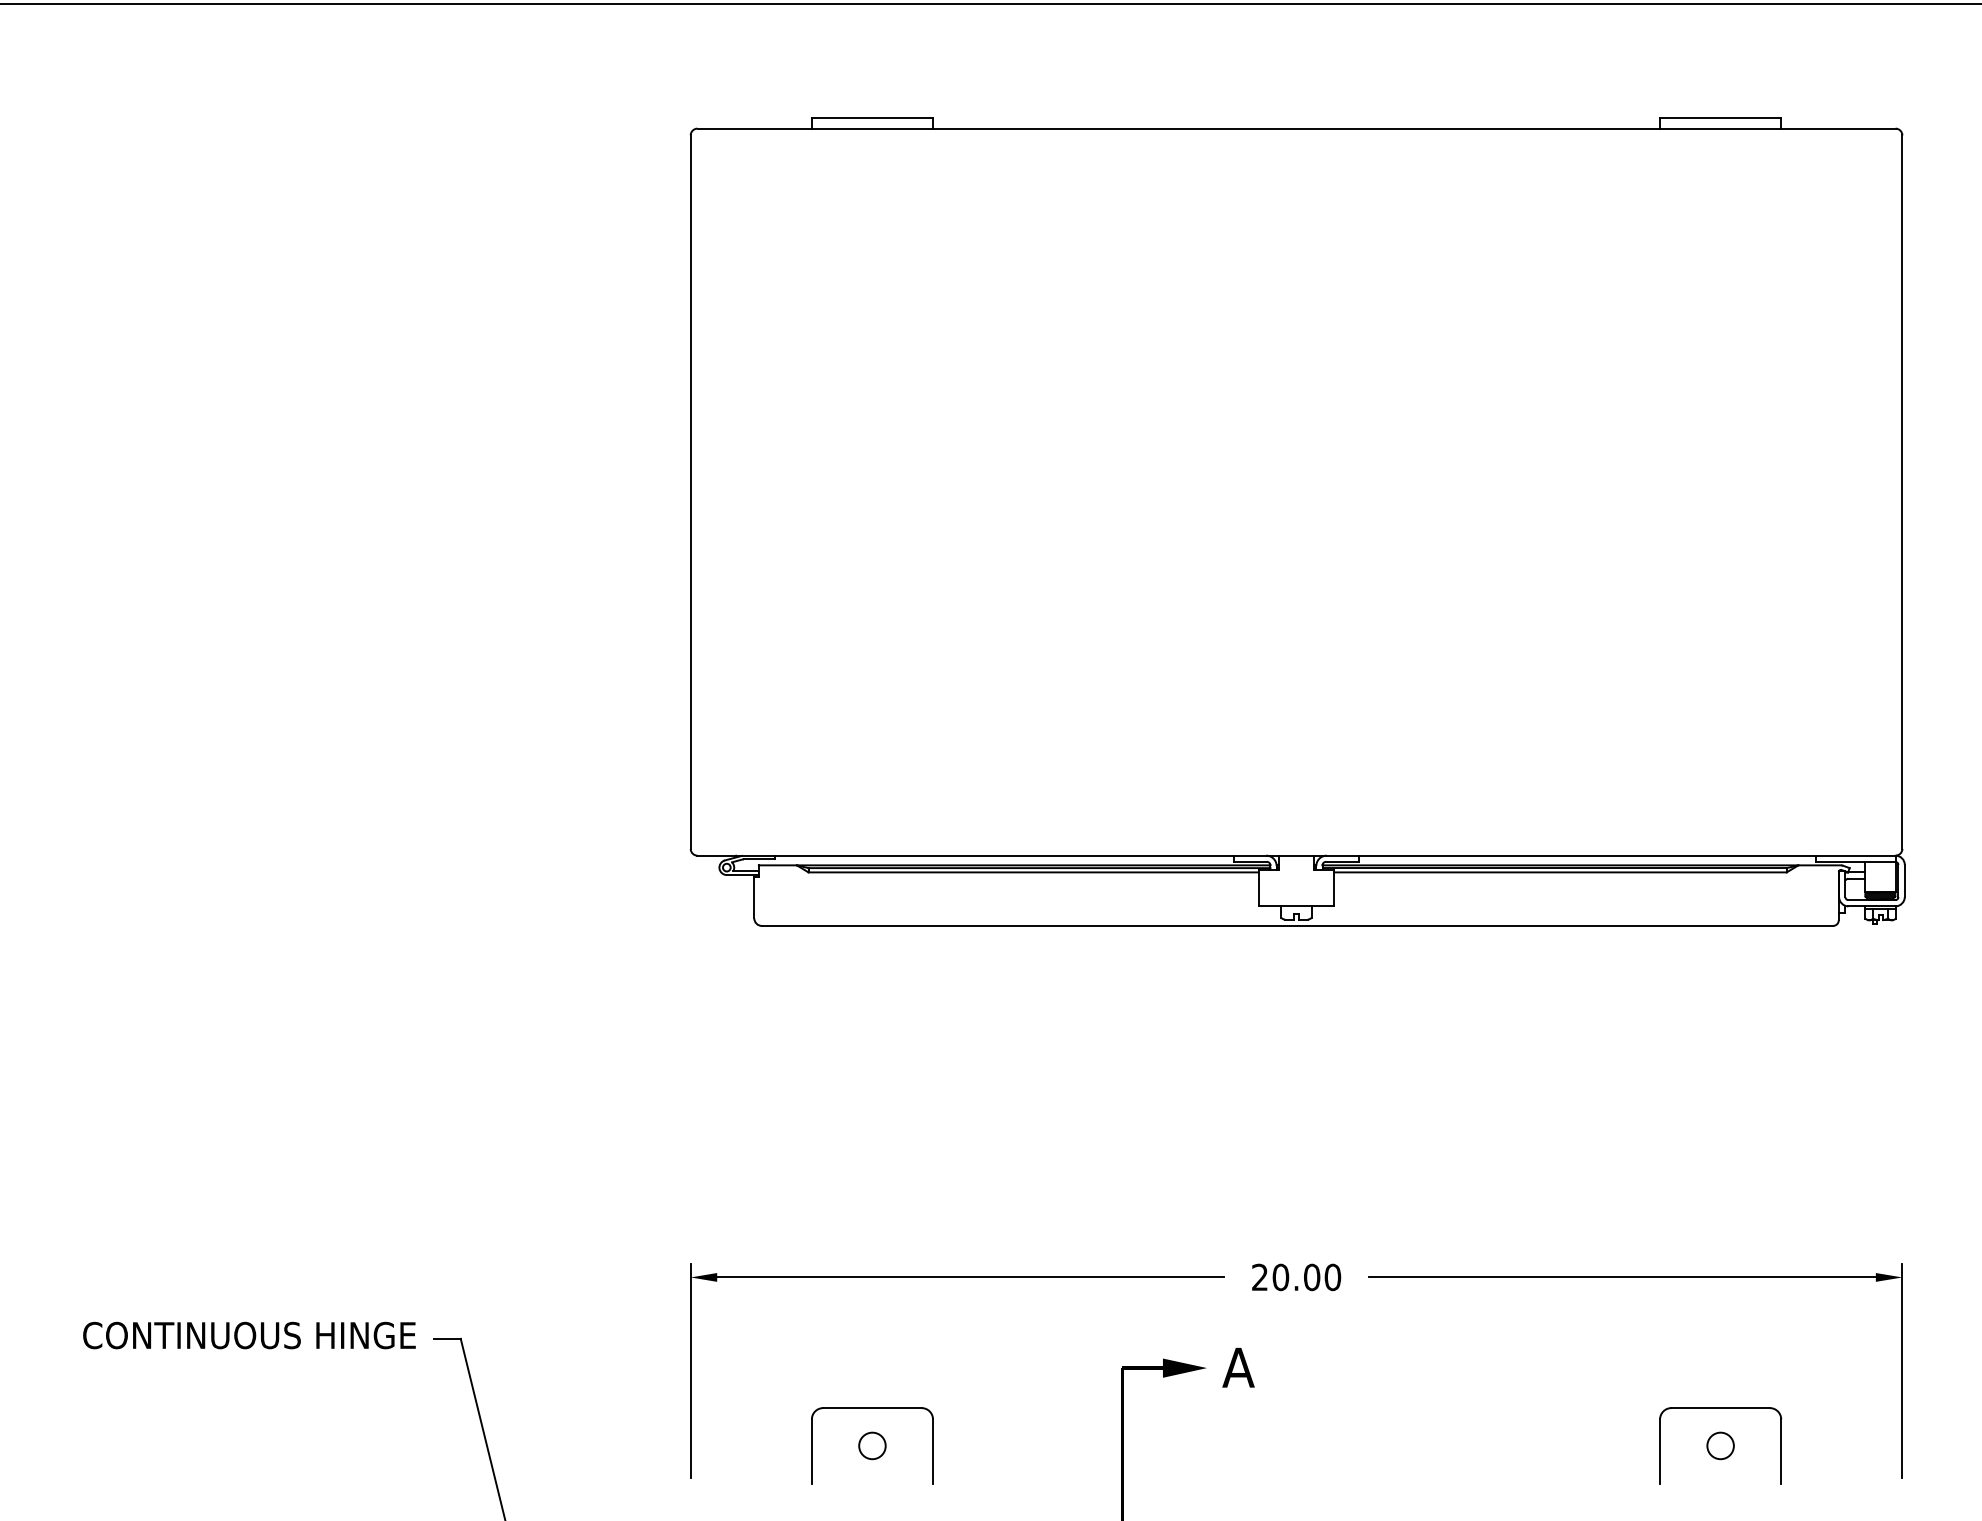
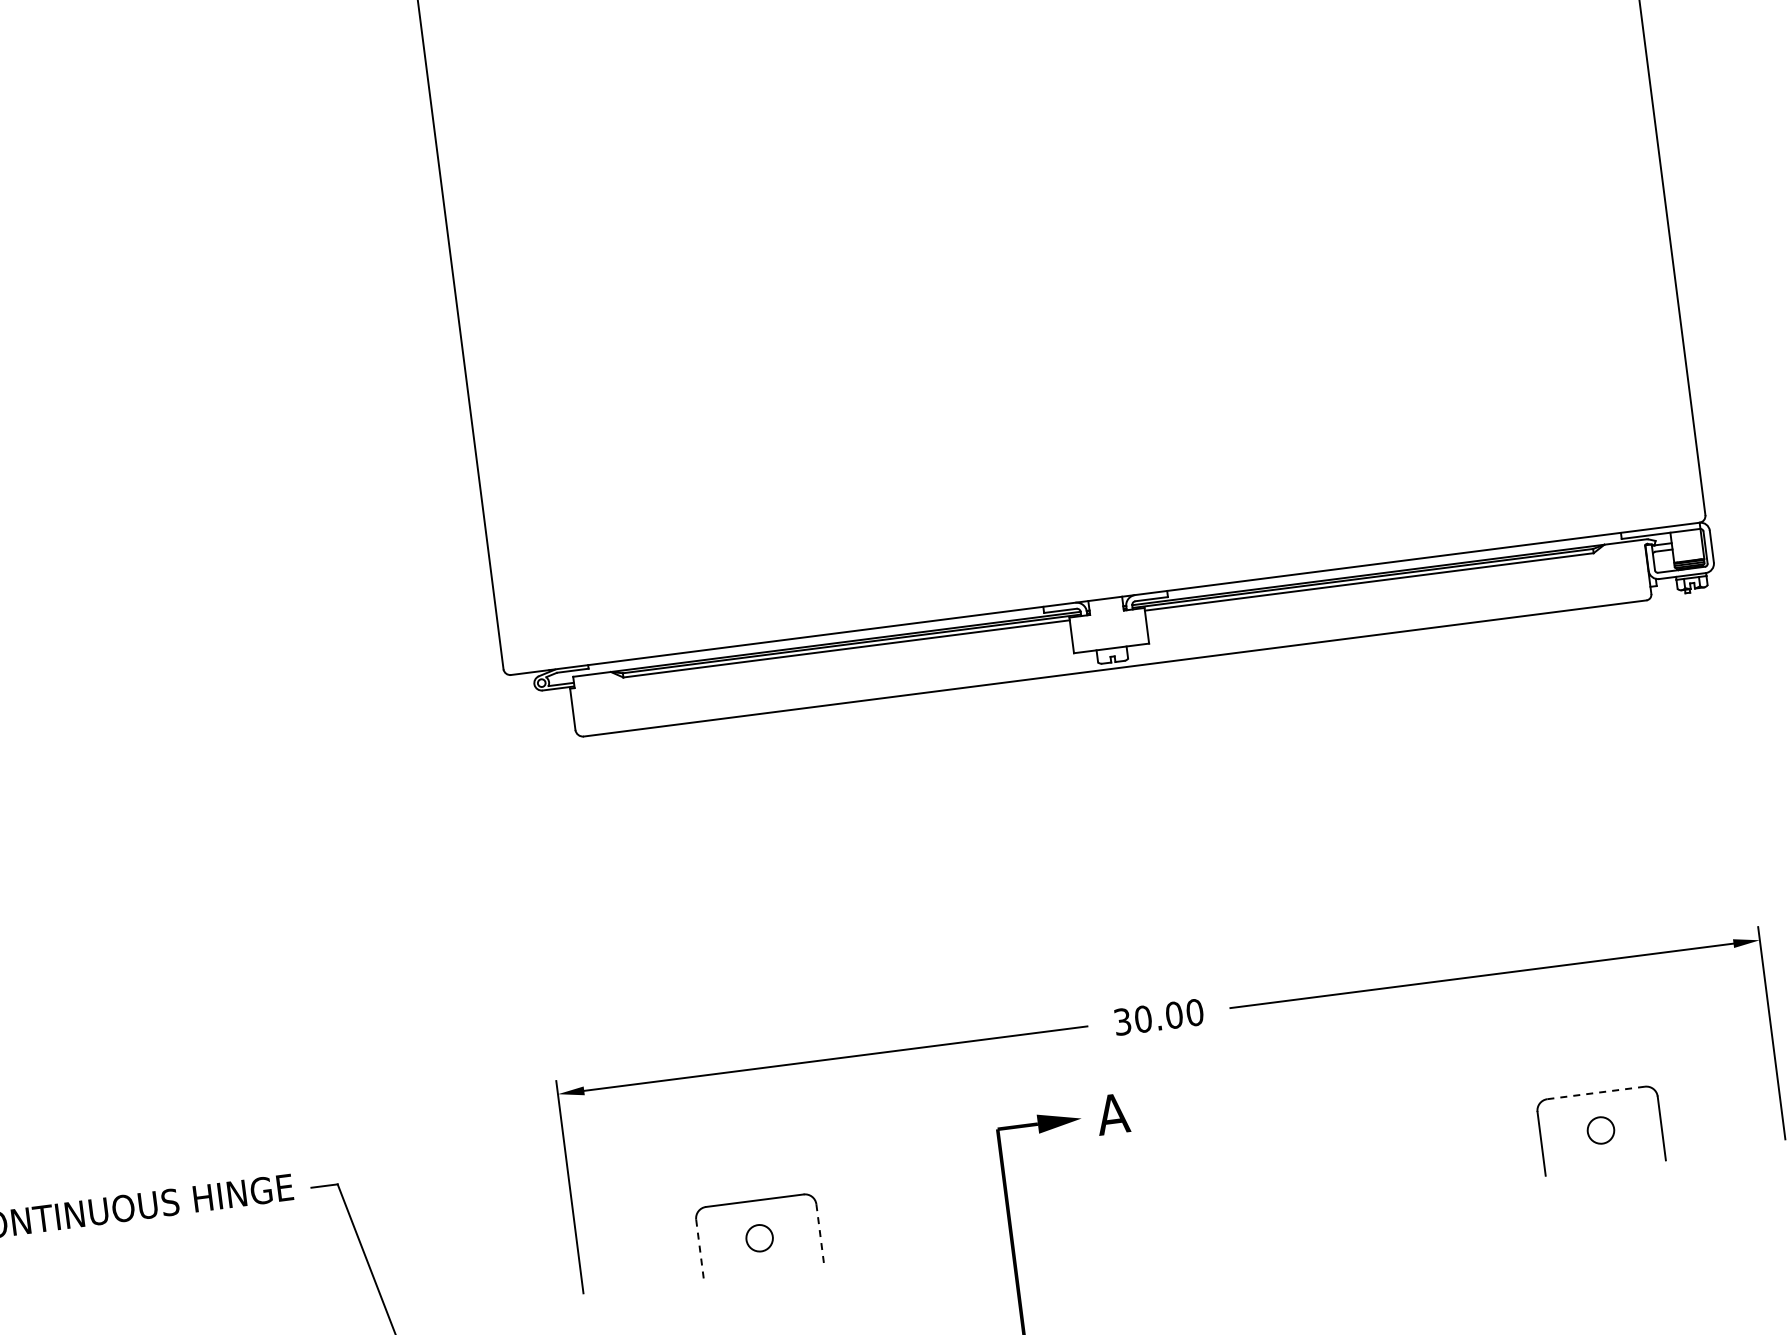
text: (1259, 1277) -> (1122, 1022), 20.00 -> 30.00
line: (1721, 1408) -> (1597, 1093), solid -> dashed
line: (811, 1452) -> (700, 1252), solid -> dashed
line: (933, 1452) -> (821, 1237), solid -> dashed

